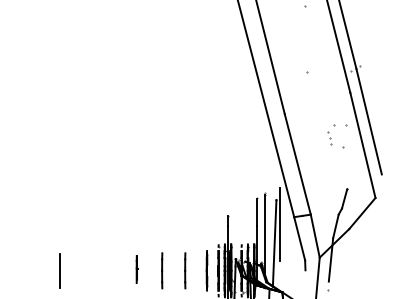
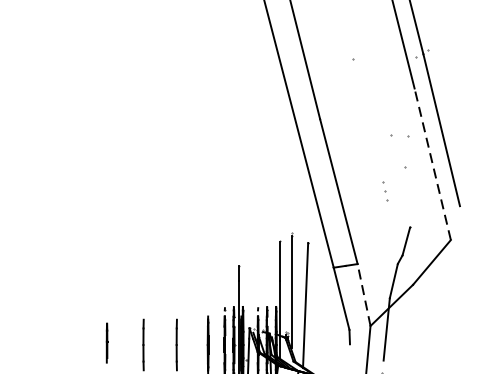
part: (329, 138) -> (384, 191), moved
line: (362, 144) -> (432, 163), solid -> dashed
line: (280, 223) -> (313, 276), removed
line: (315, 236) -> (364, 295), solid -> dashed

